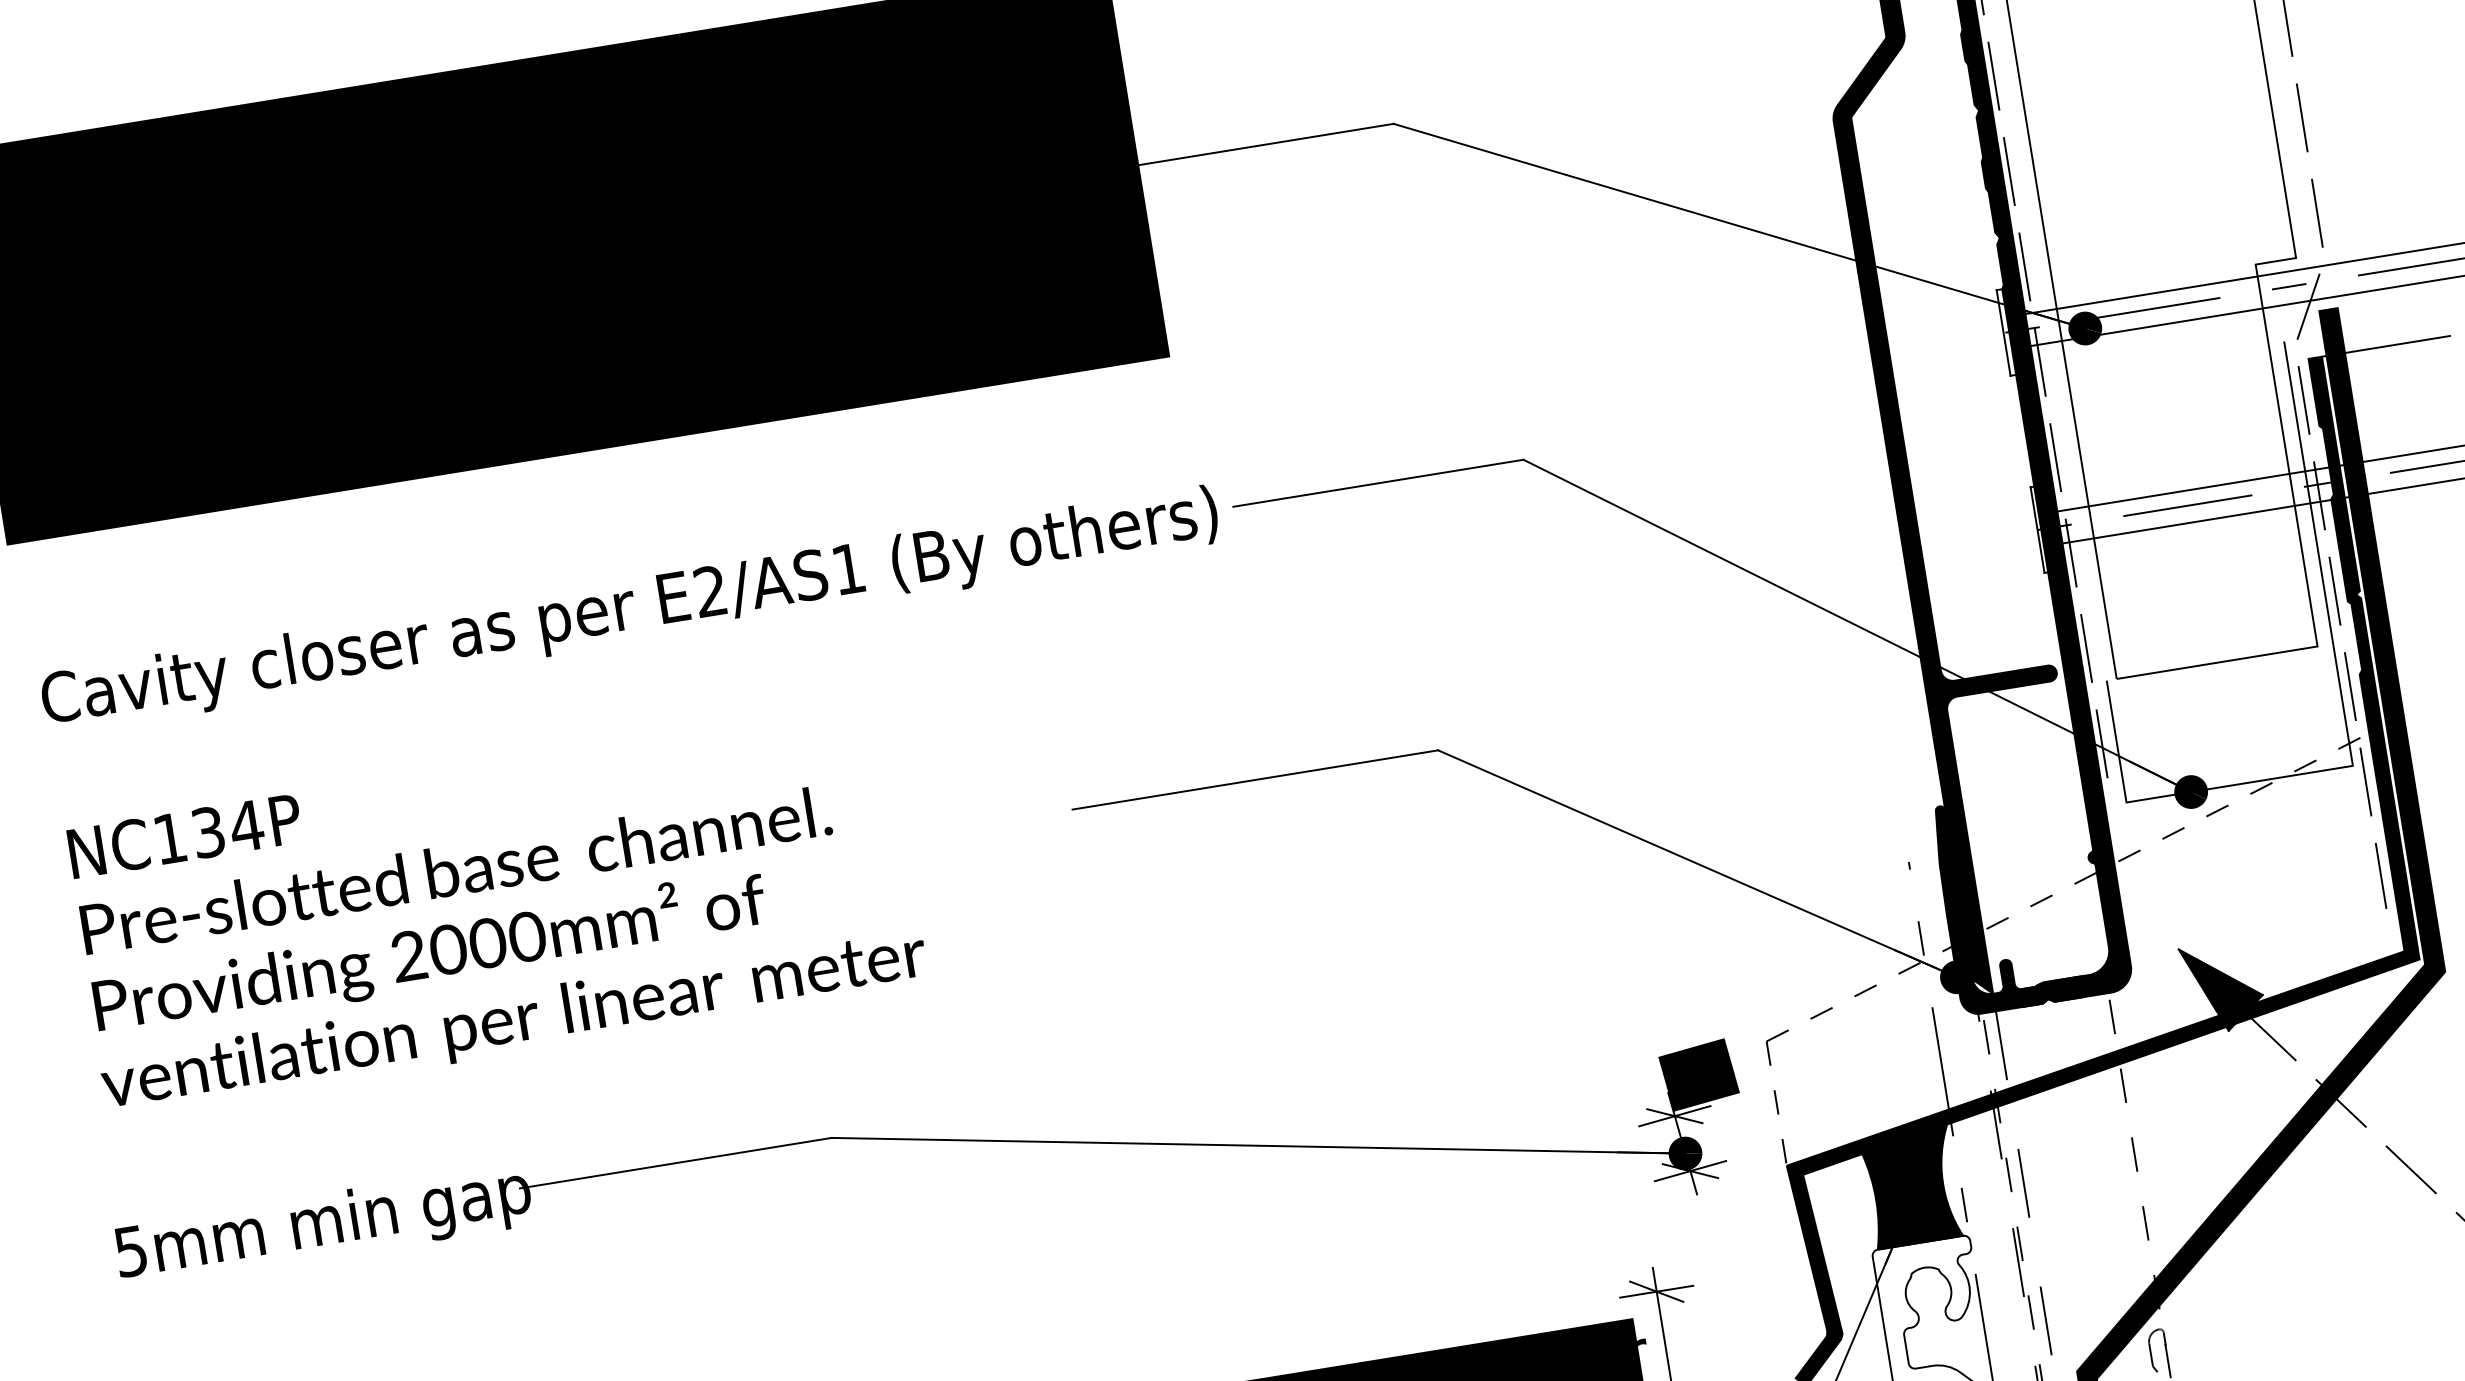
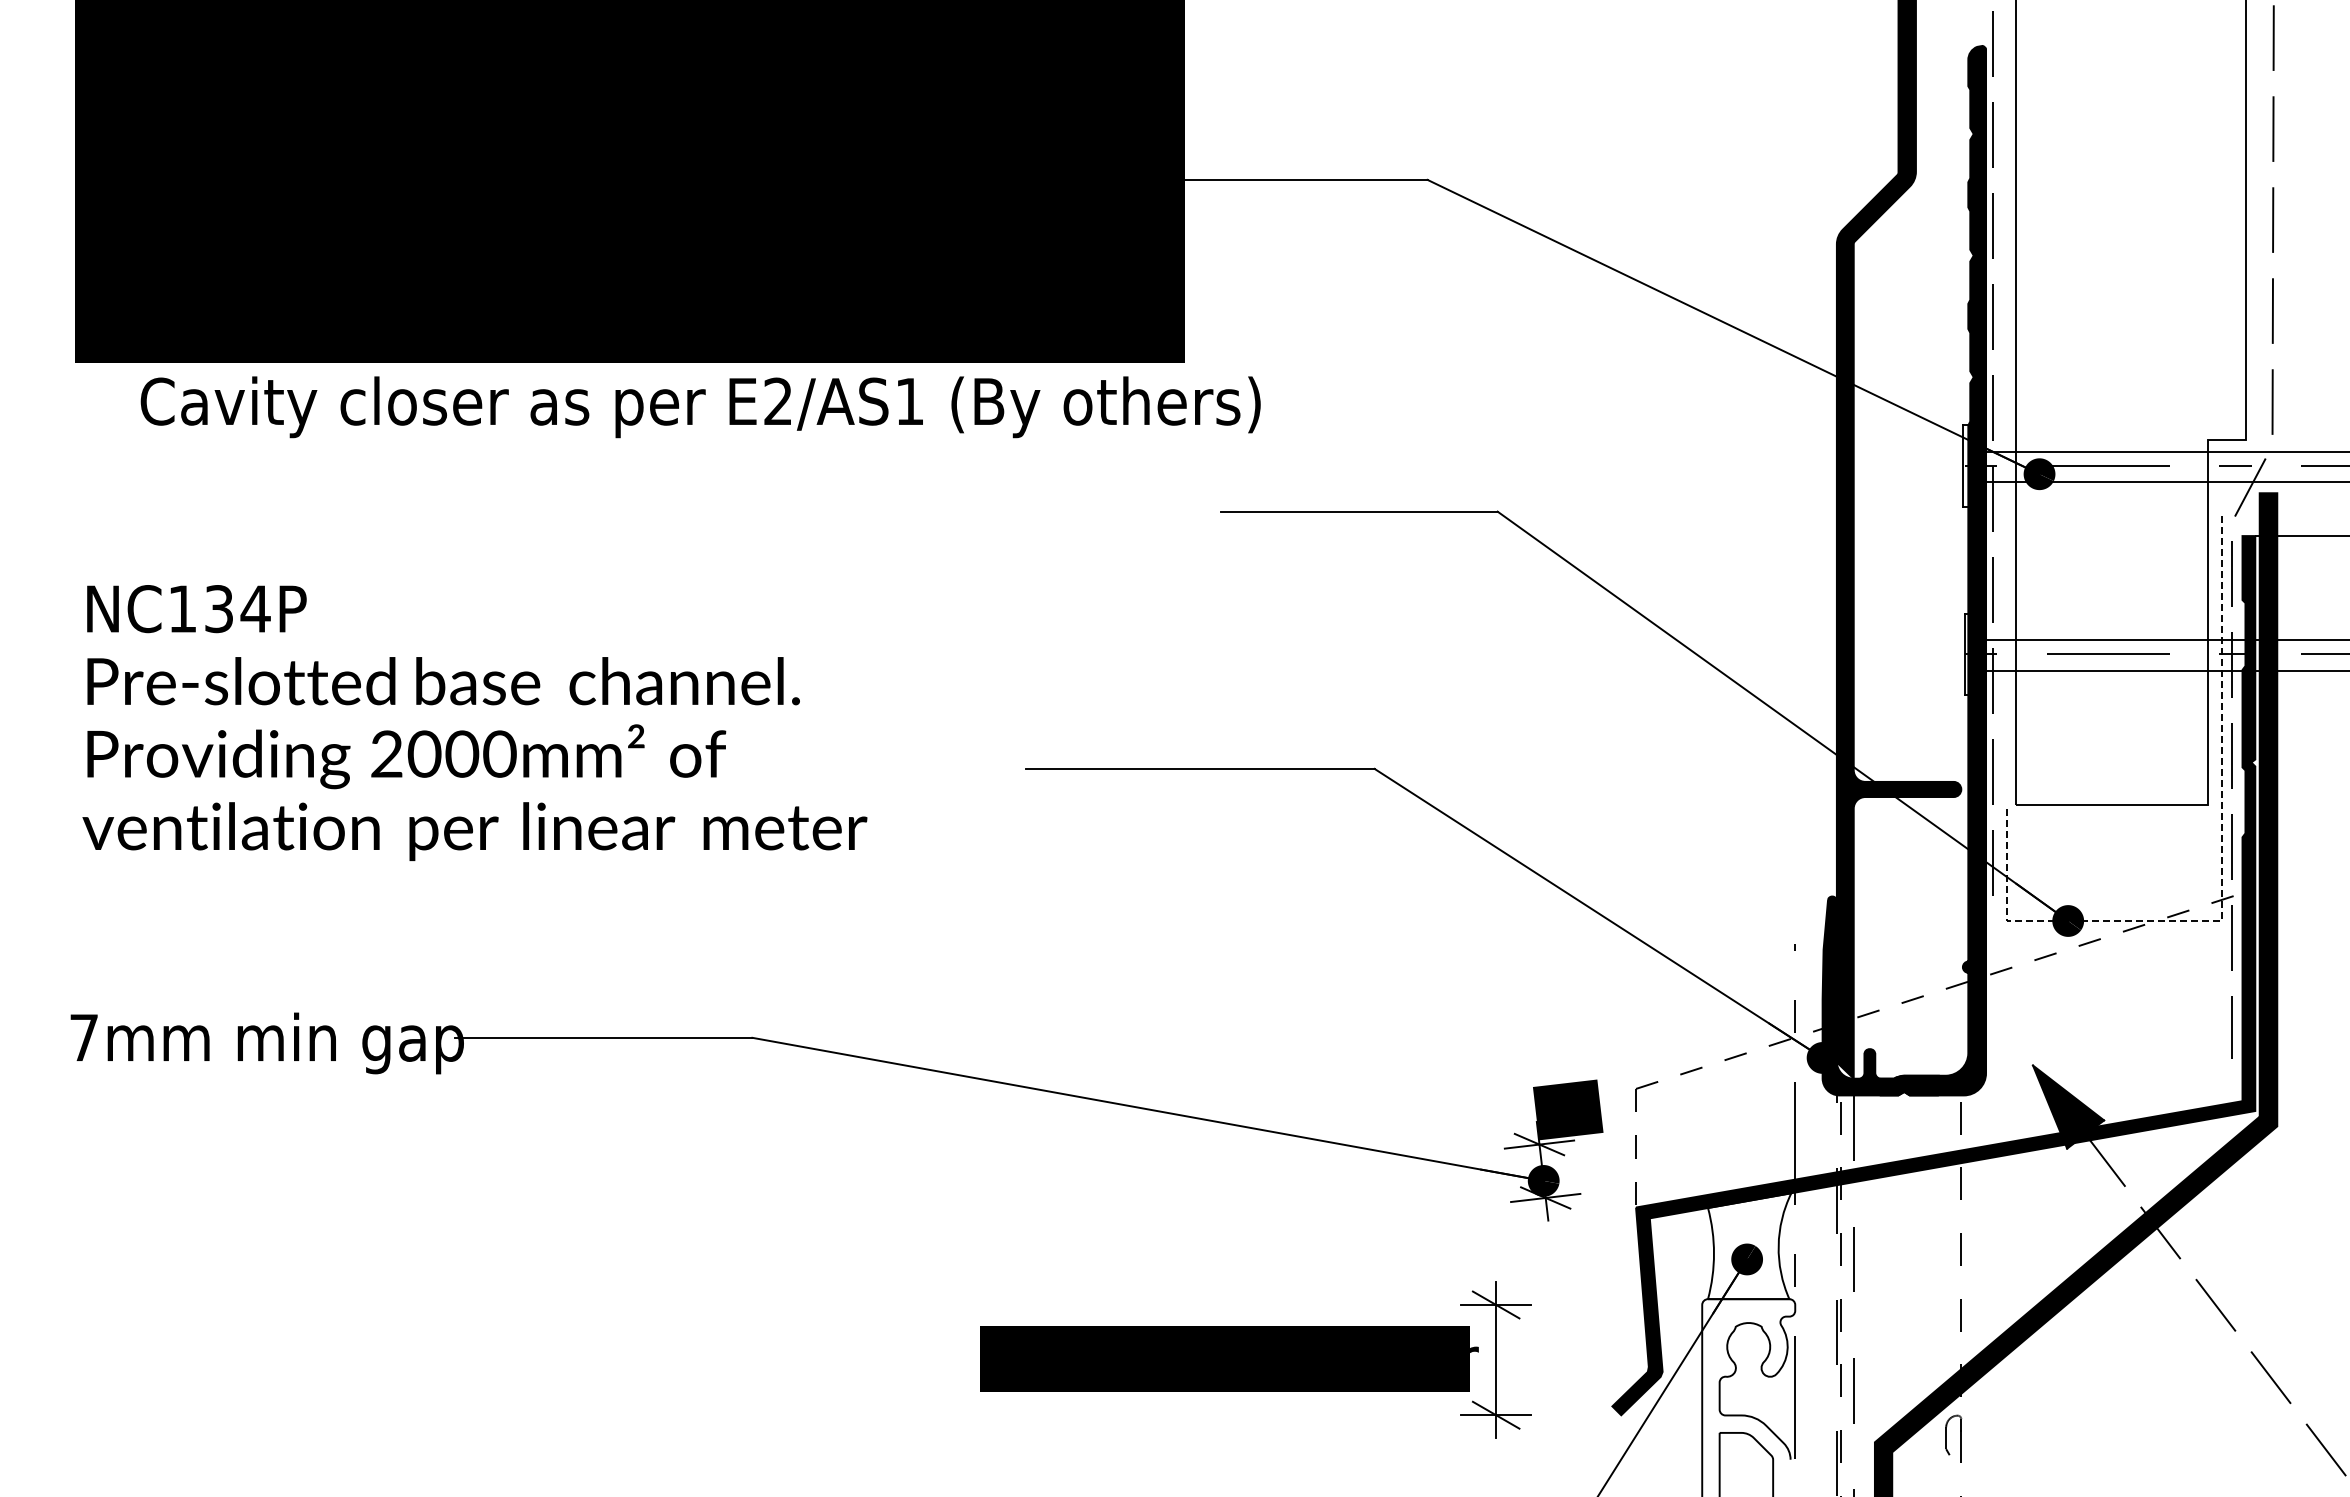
text: (630, 610) -> (700, 407), moved
line: (2347, 729) -> (2222, 886), solid -> dashed
text: (495, 908) -> (474, 722), moved
fill: (1912, 1187) -> (1749, 1246), removed
text: (130, 1251) -> (83, 1037), 5mm -> 7mm

